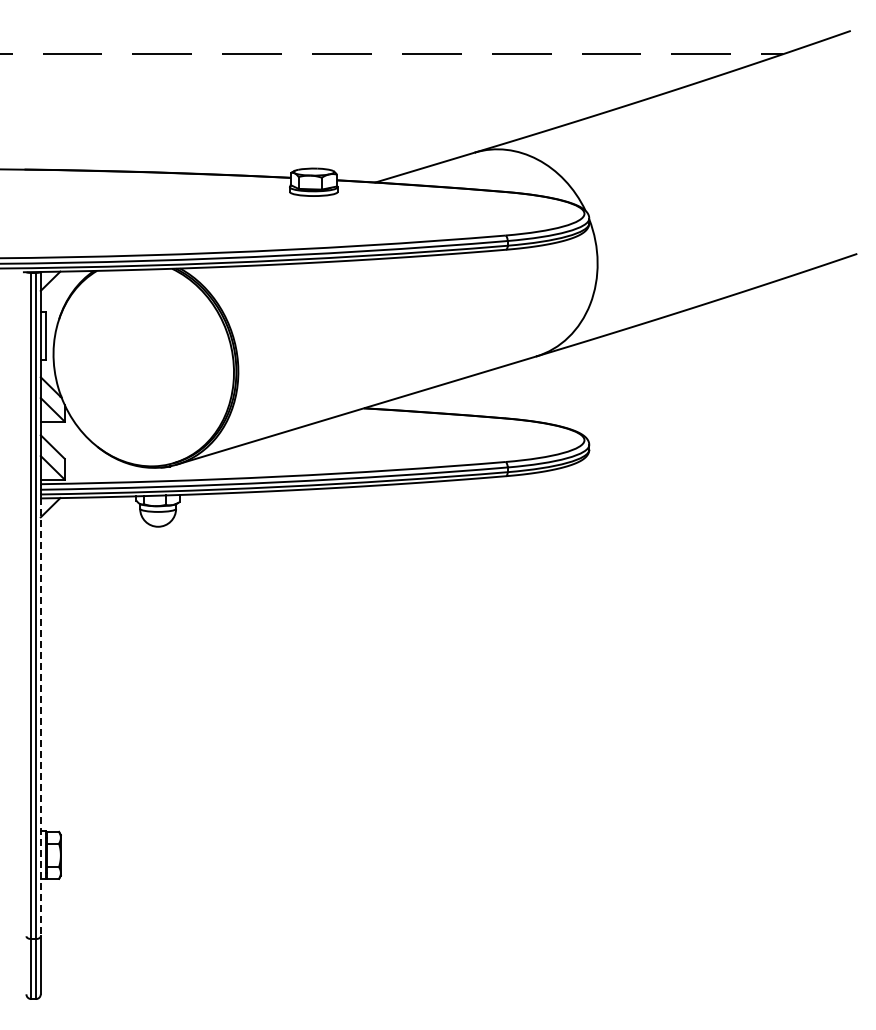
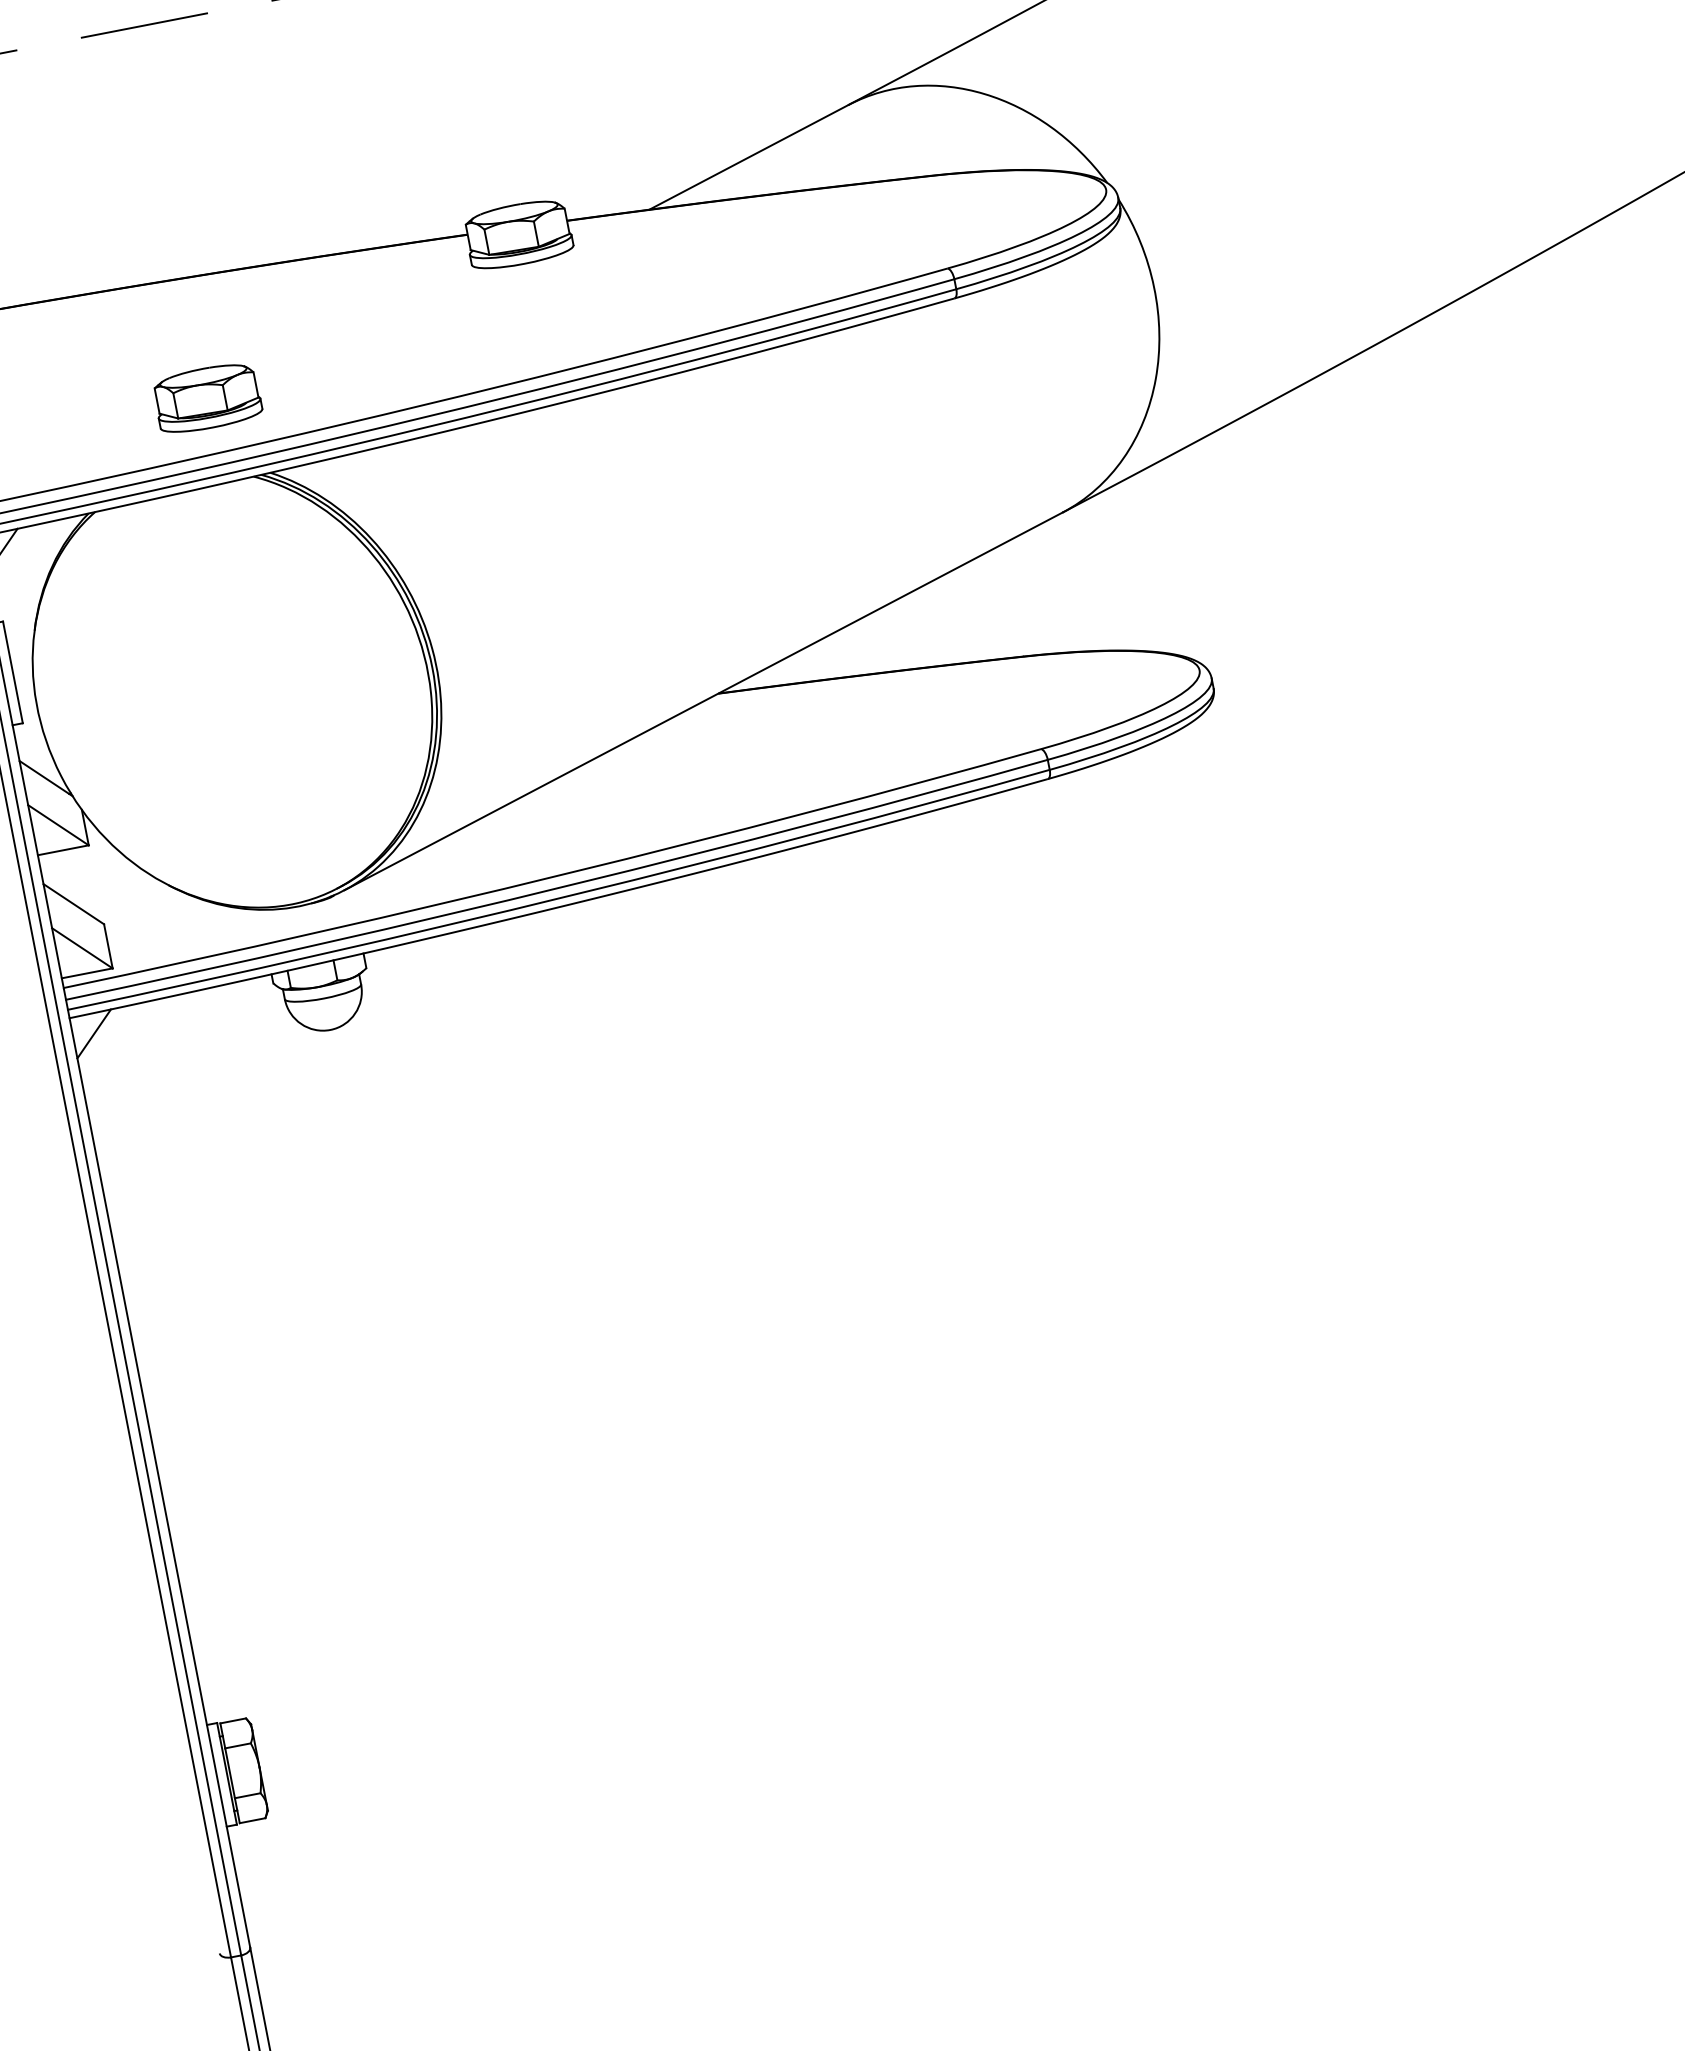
part: (157, 228) -> (205, 397), added
line: (40, 717) -> (159, 1483), dashed -> solid

